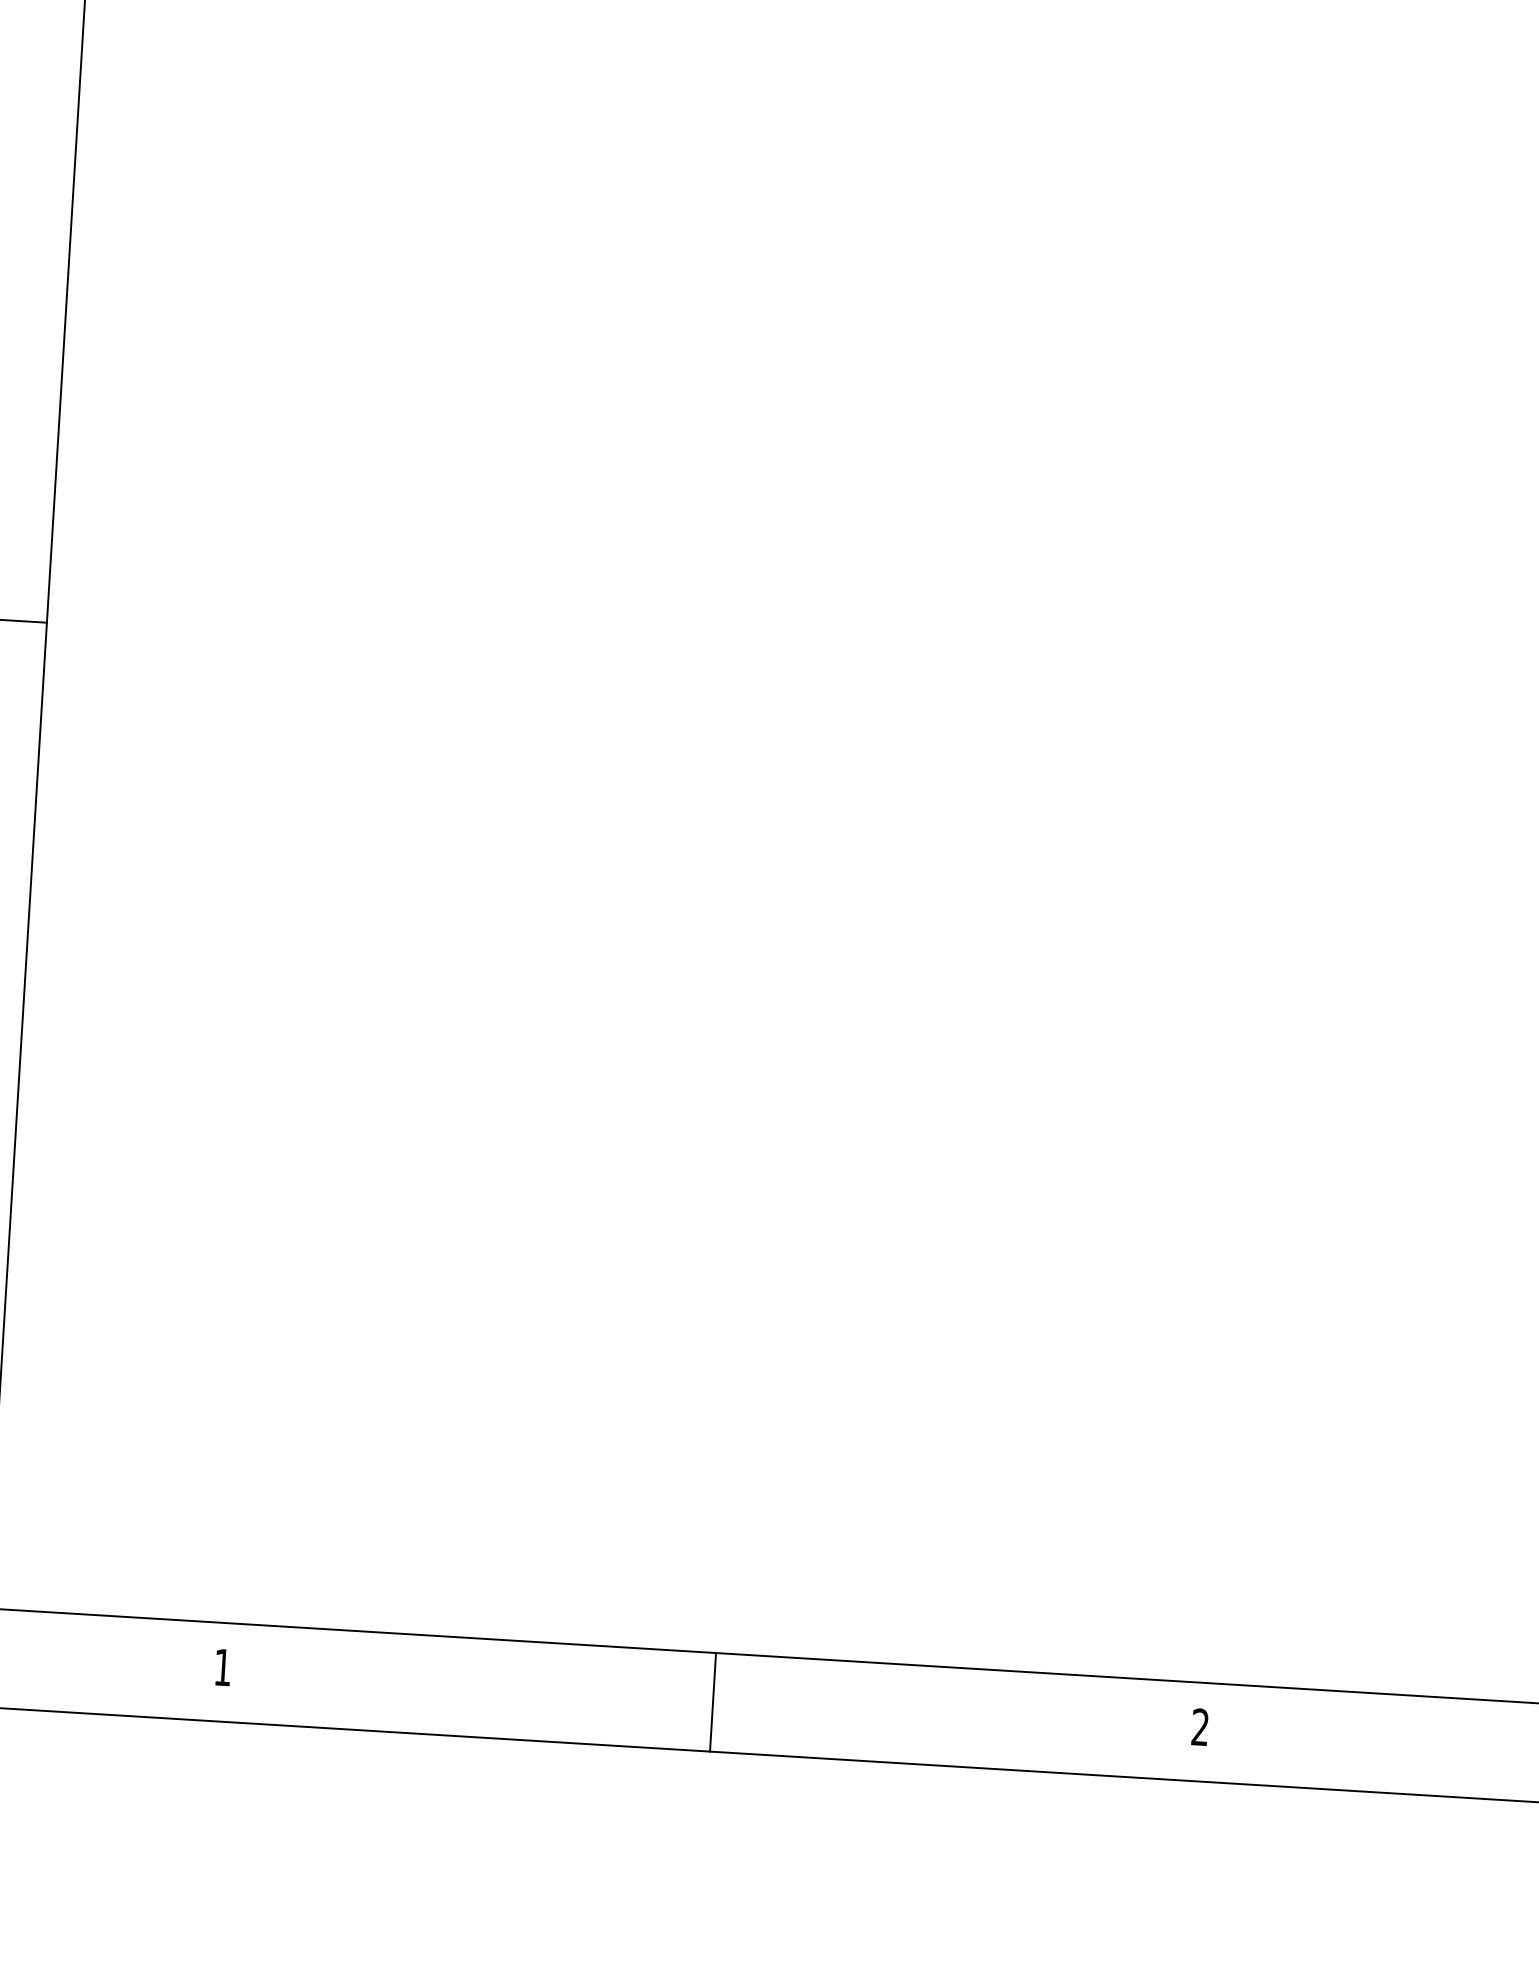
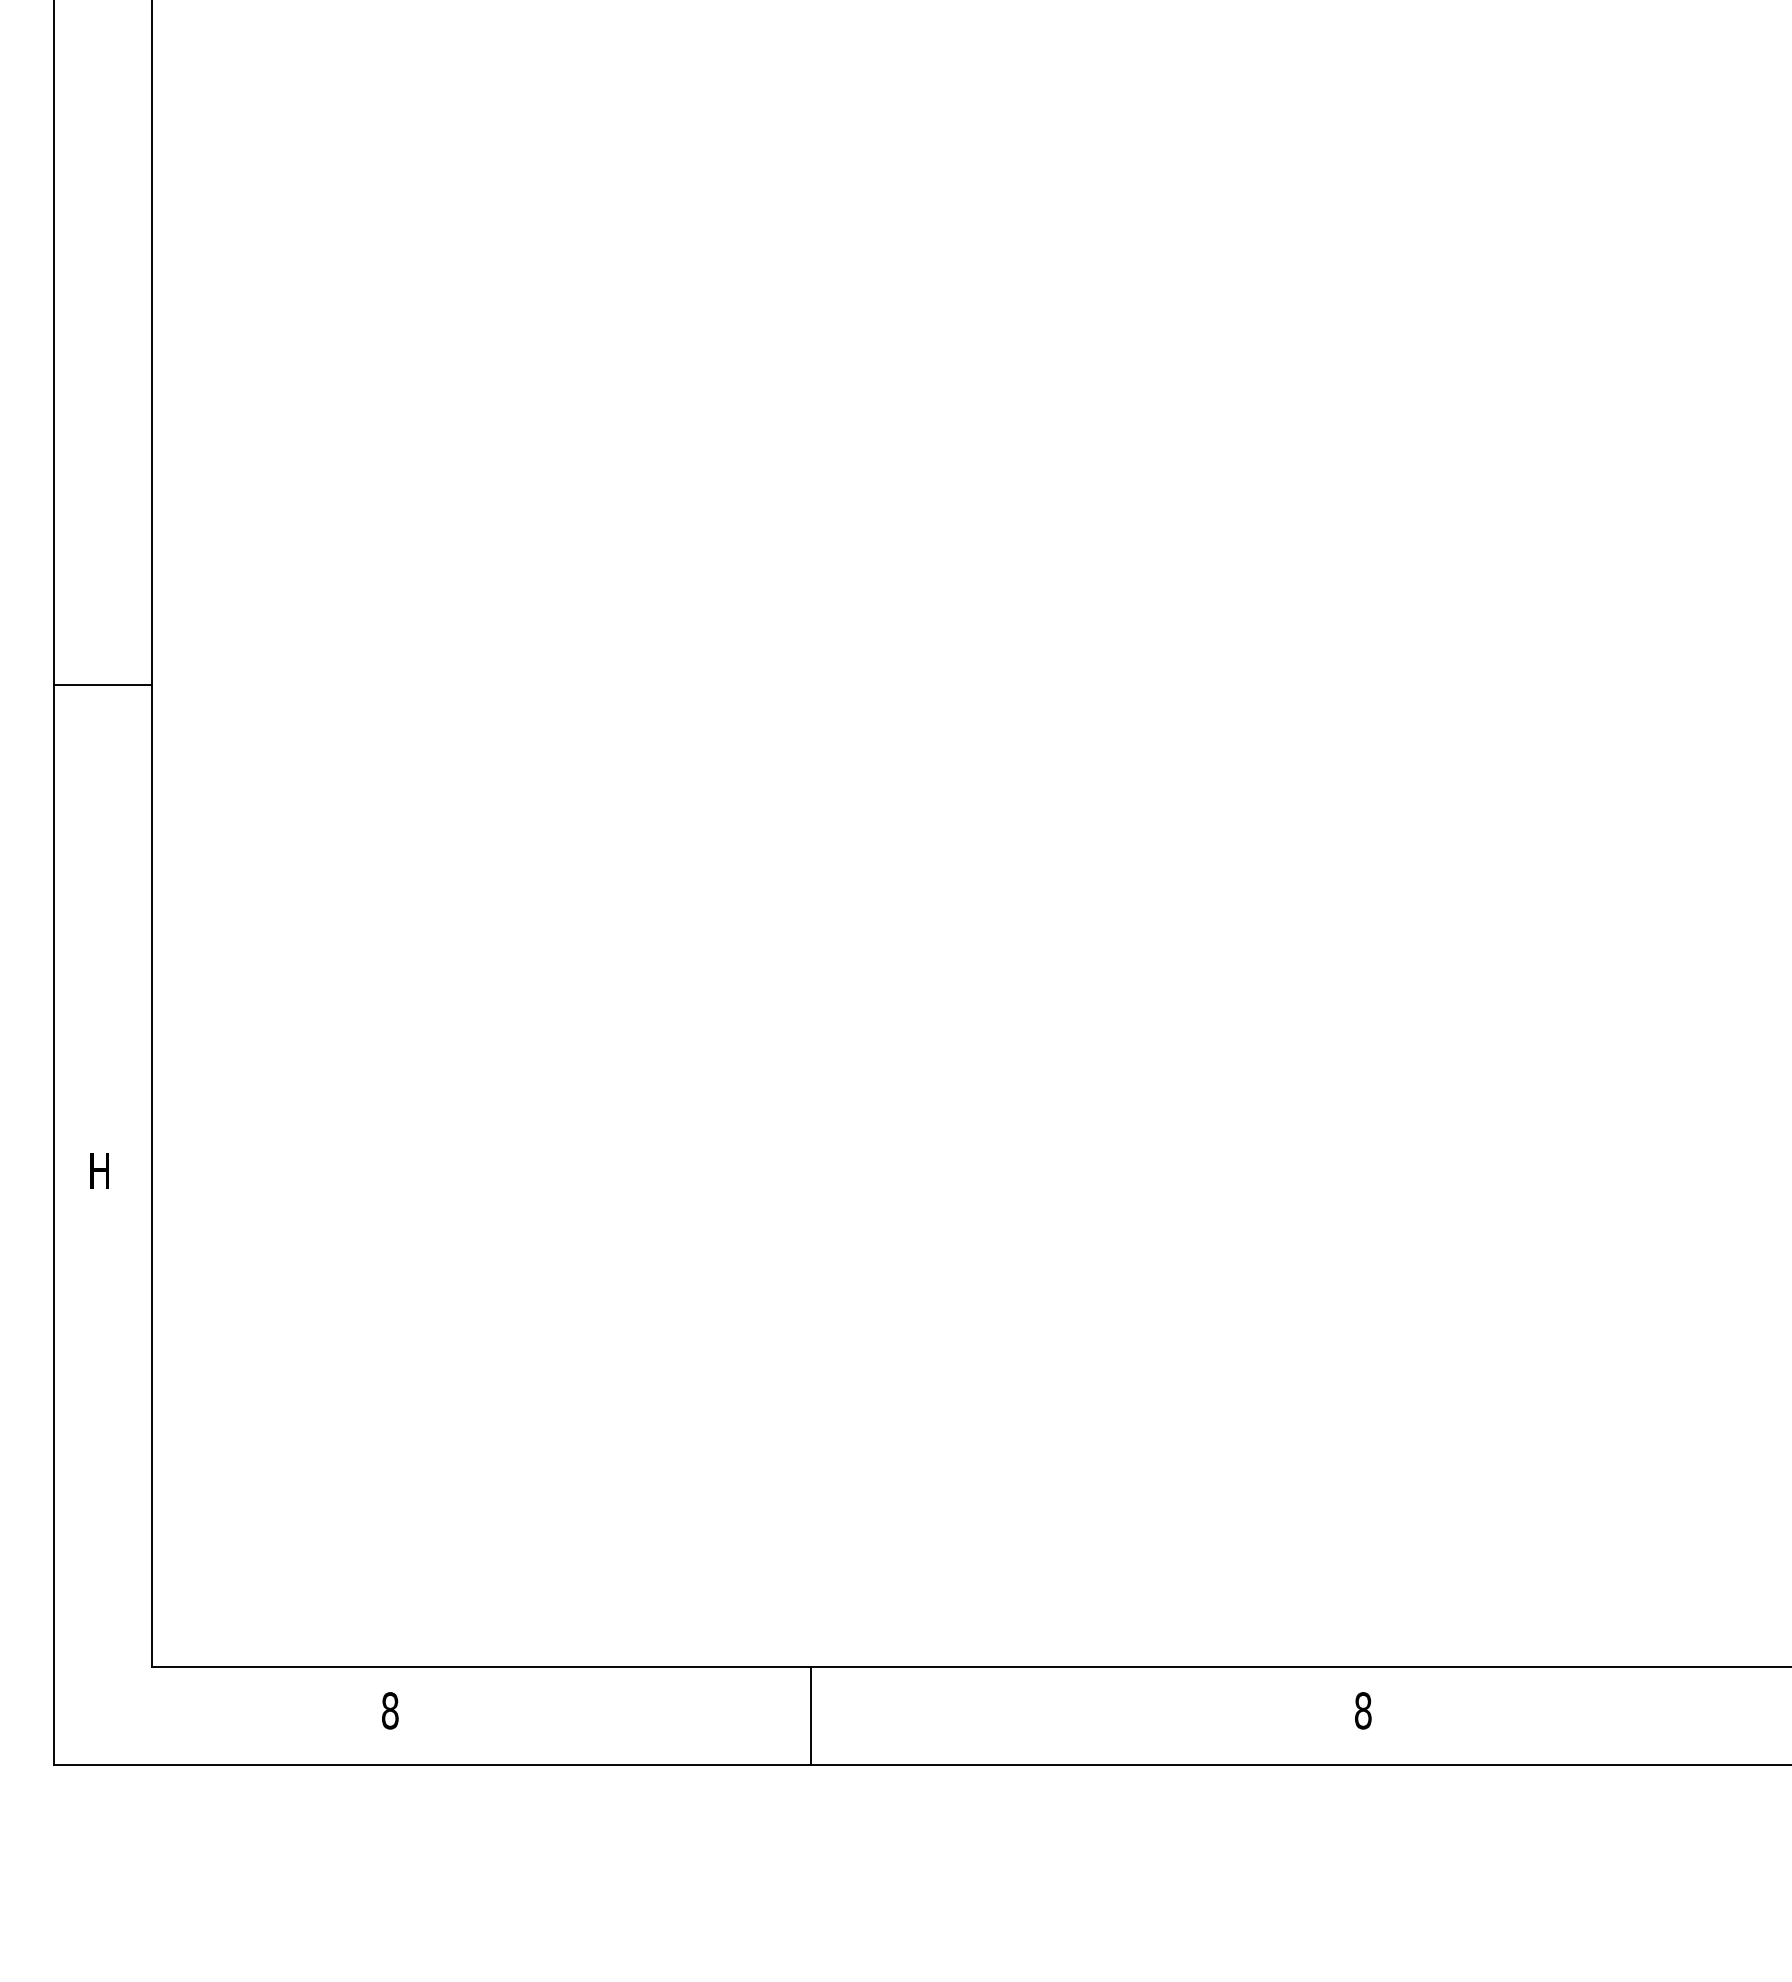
text: (223, 1667) -> (390, 1710), 1 -> 8
line: (713, 1702) -> (811, 1715), moved
text: (1200, 1726) -> (1363, 1710), 2 -> 8

